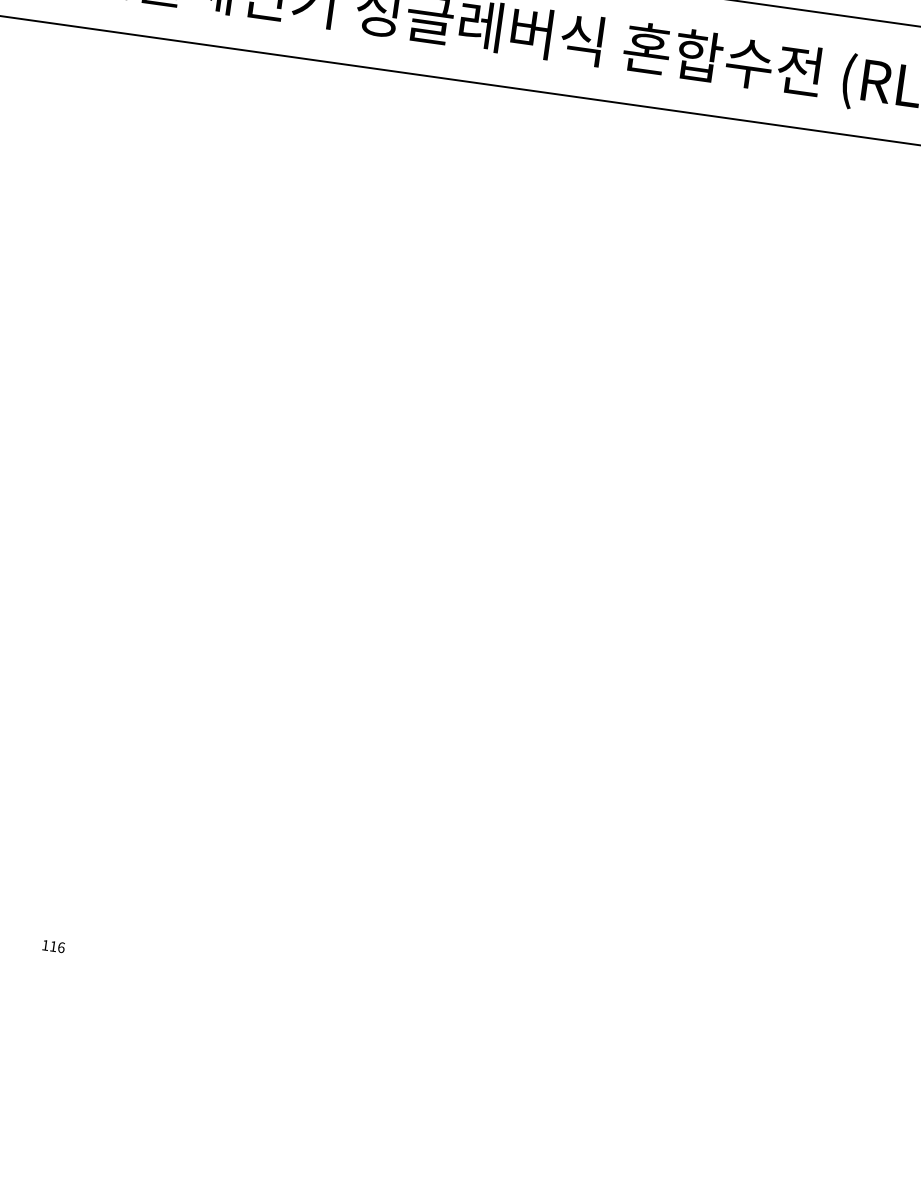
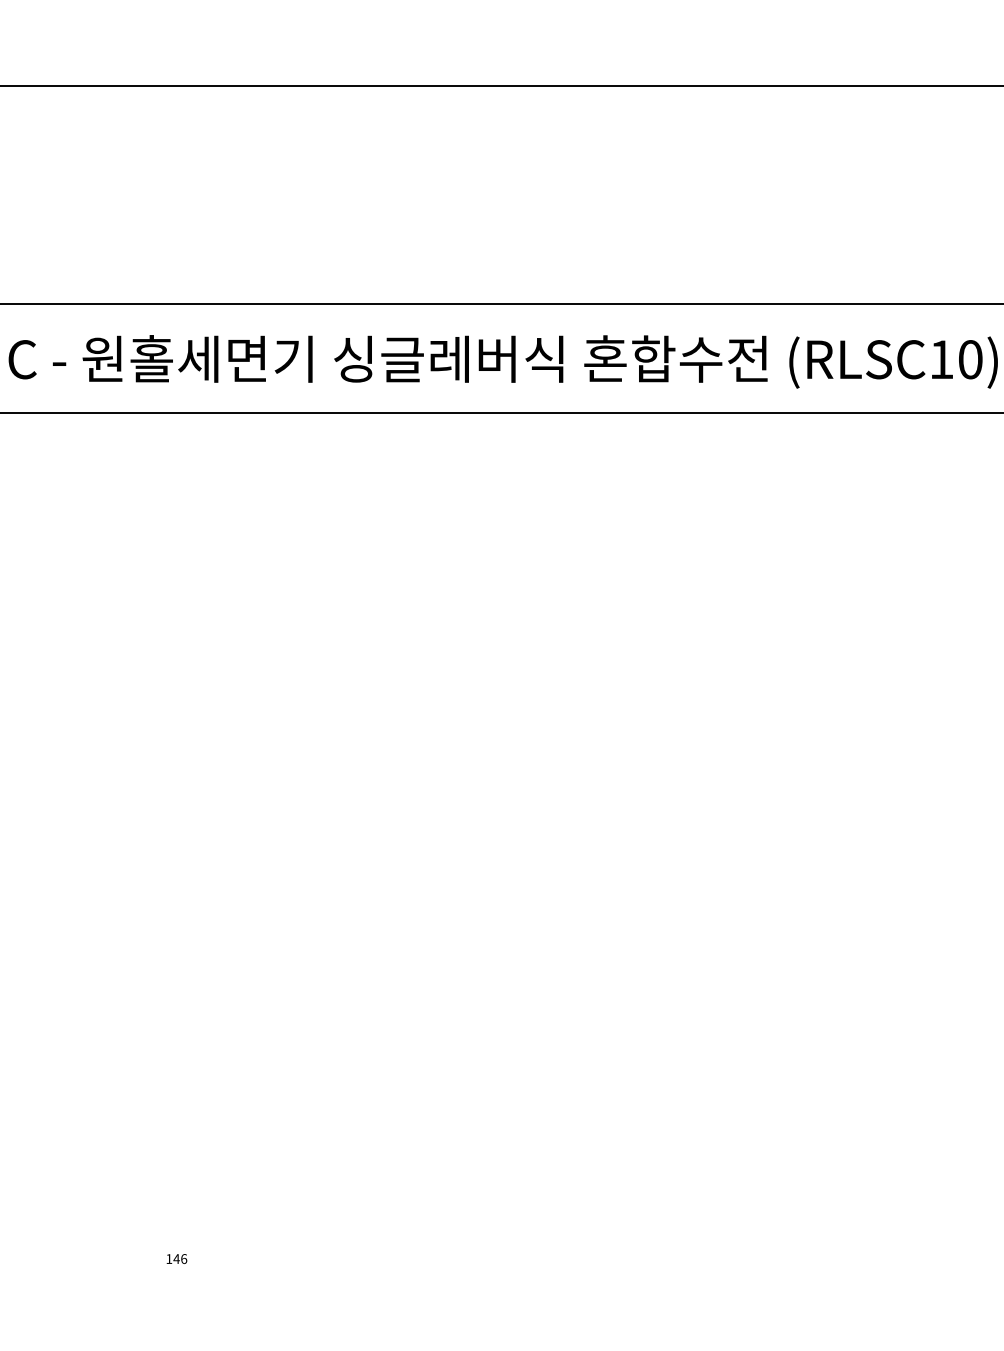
text: (53, 945) -> (176, 1258), 116 -> 146

